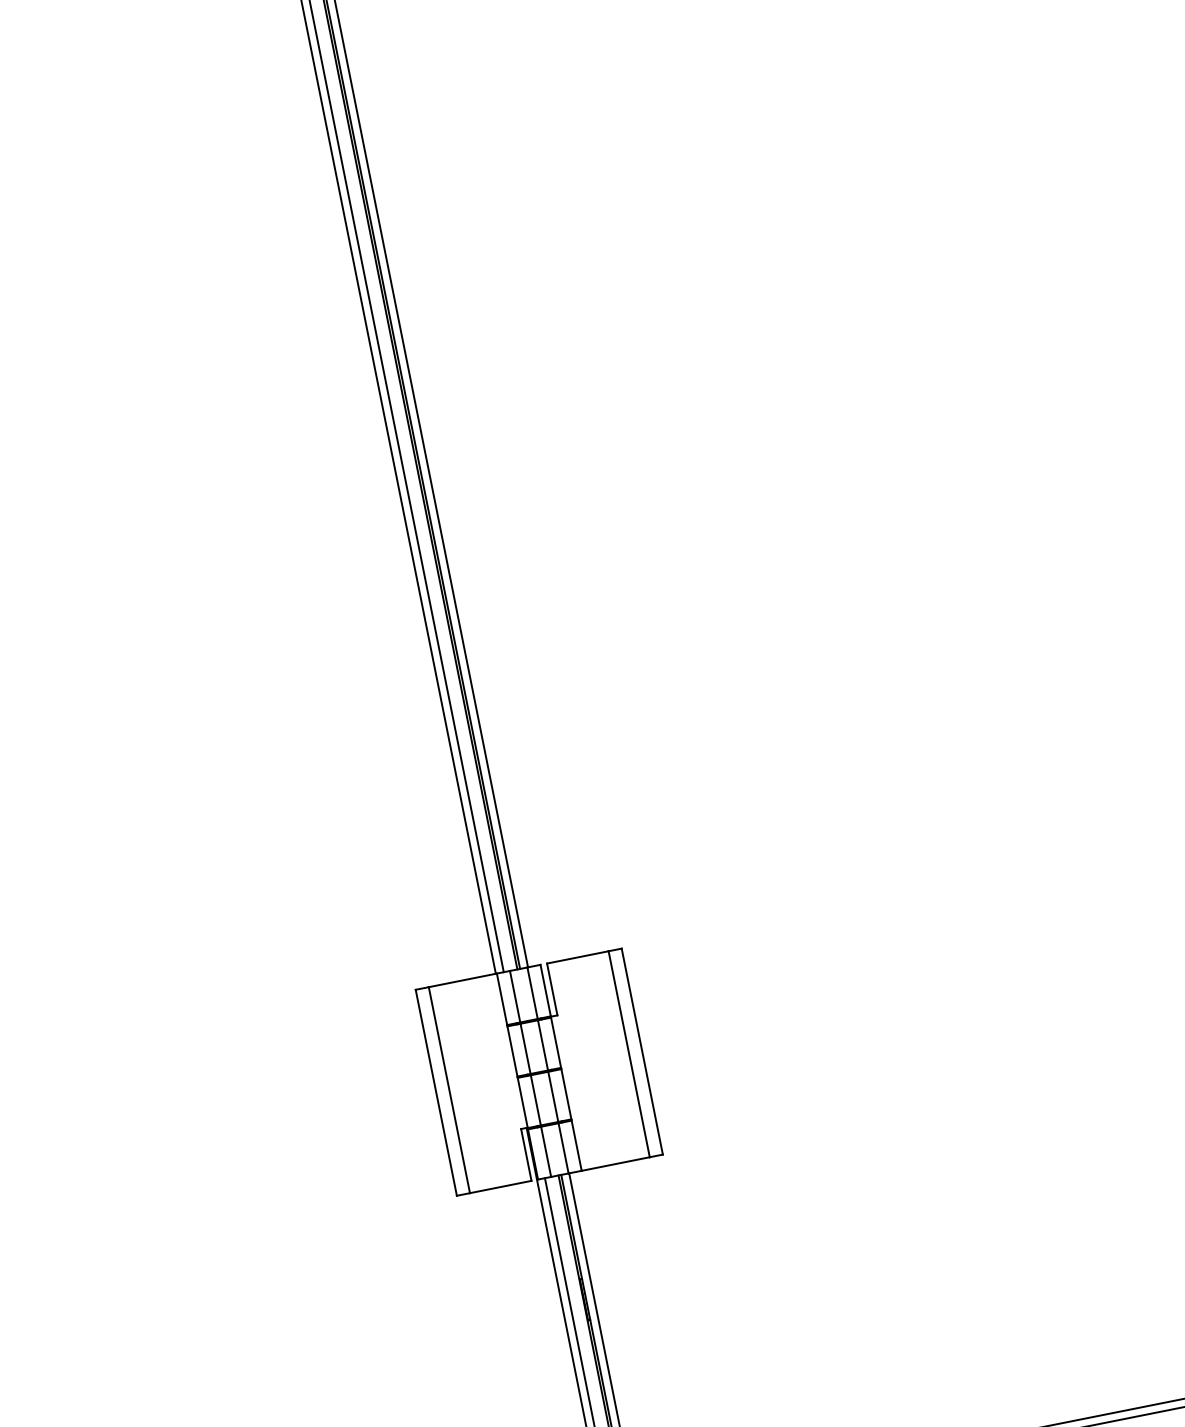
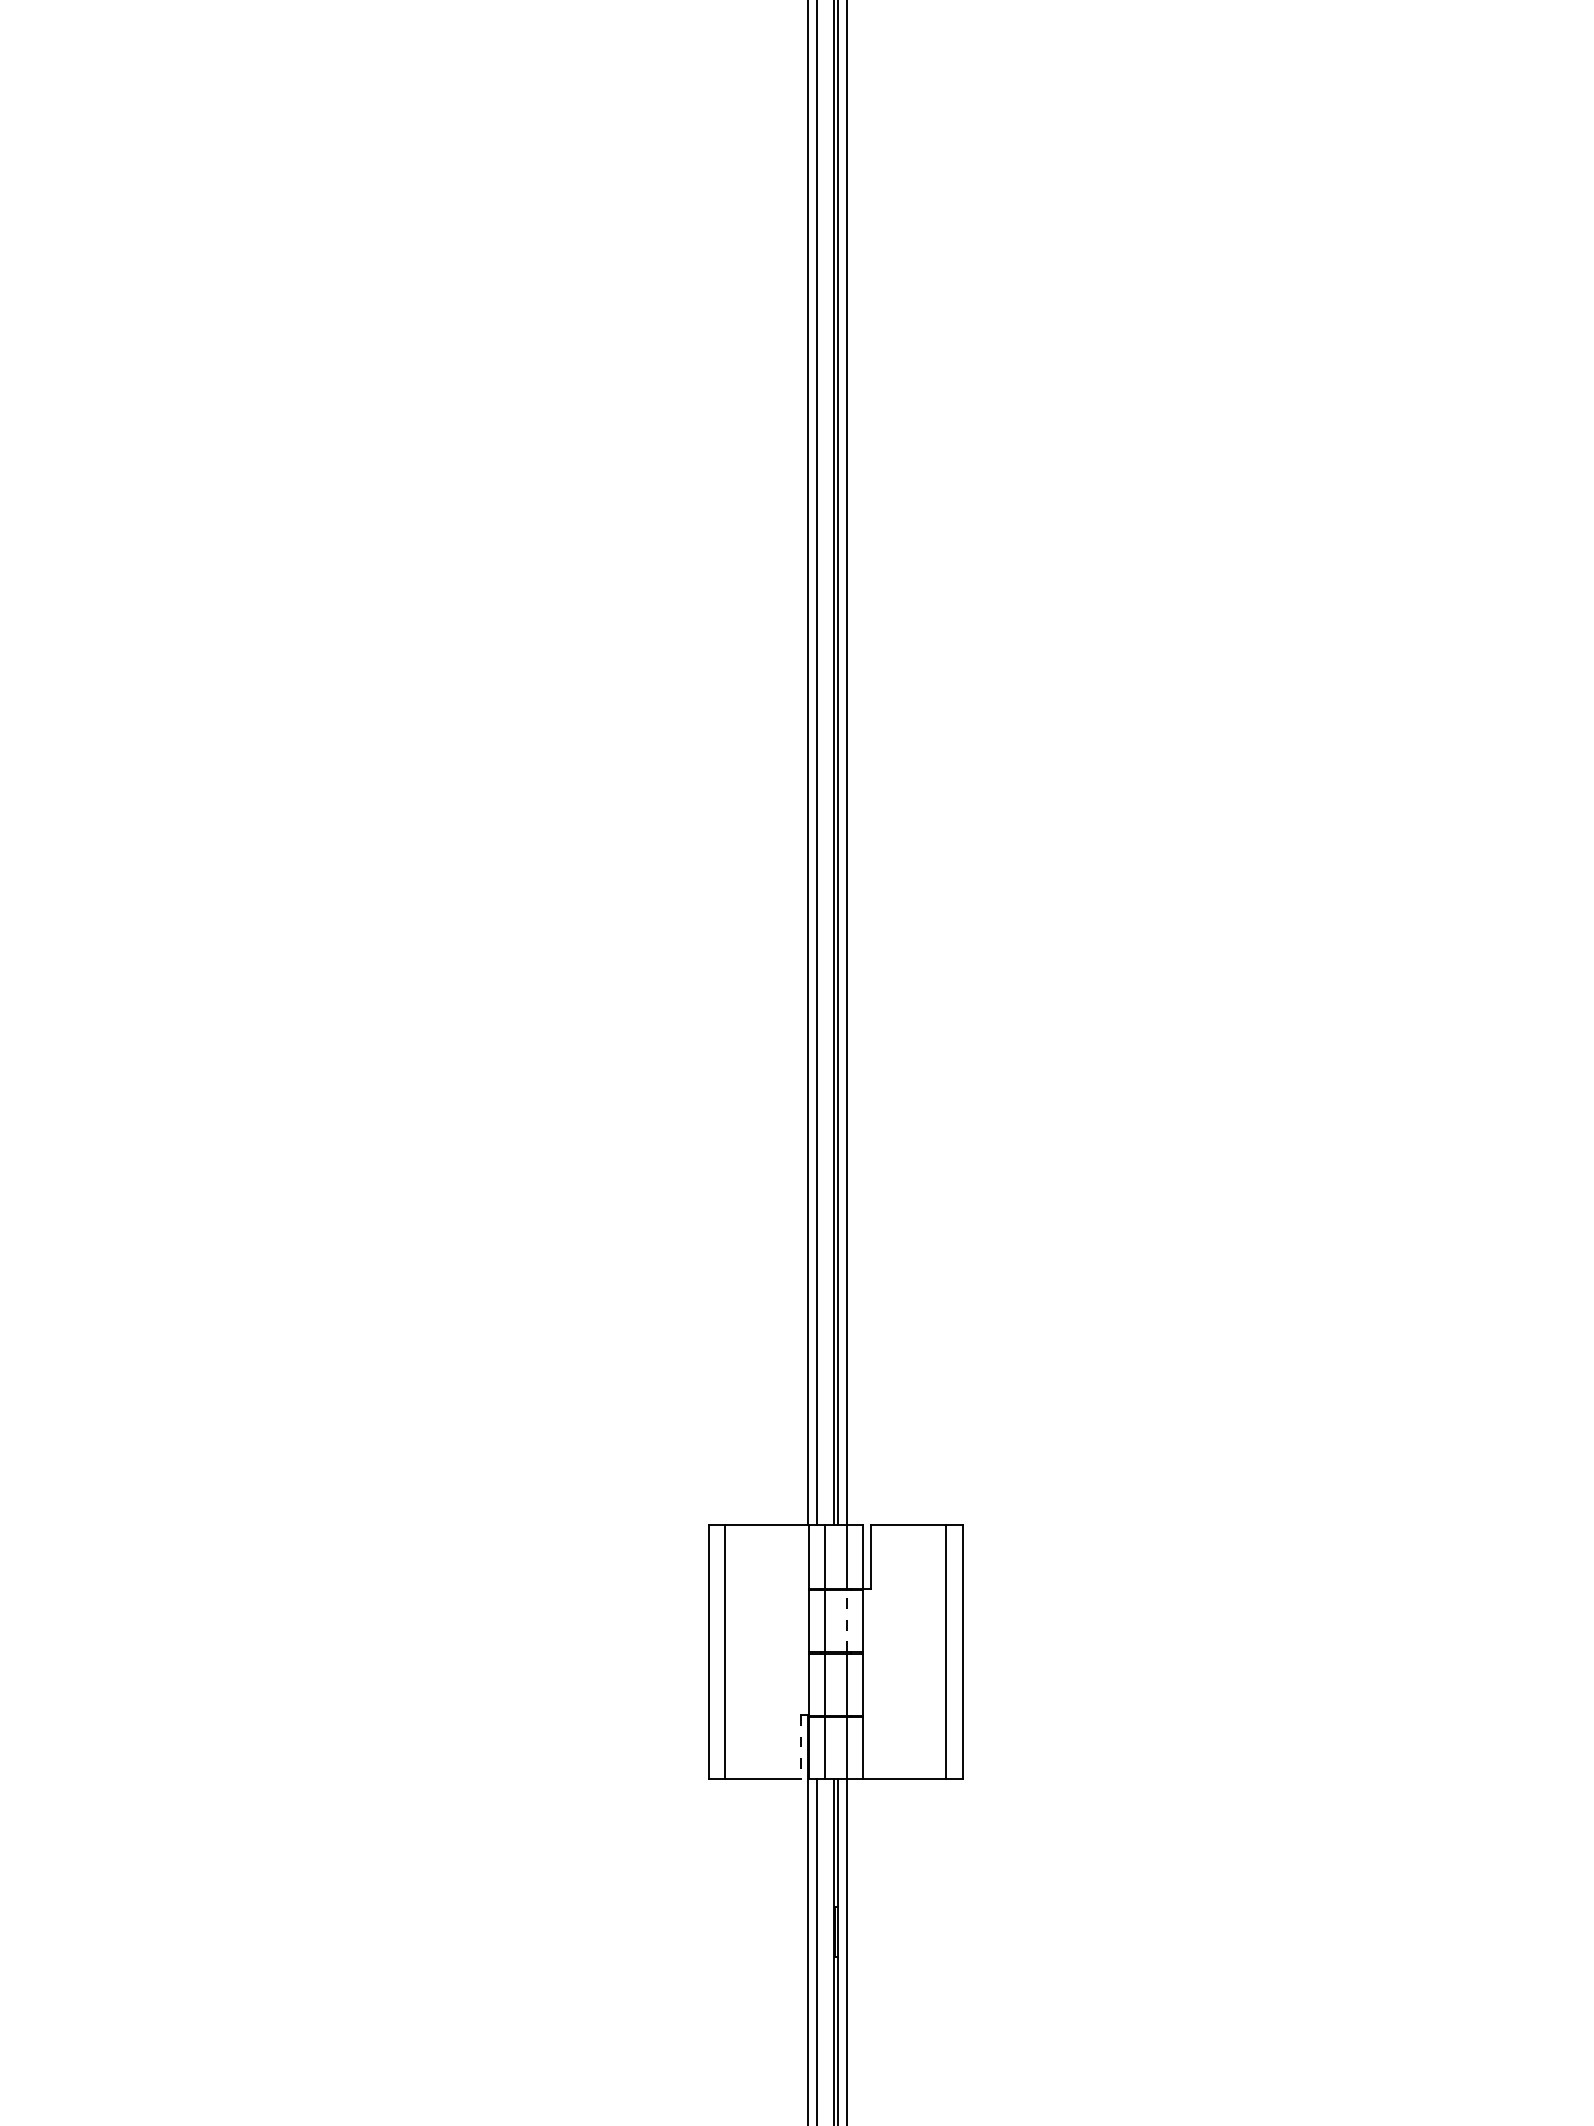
line: (542, 1045) -> (846, 1621), solid -> dashed
line: (526, 1155) -> (800, 1747), solid -> dashed

